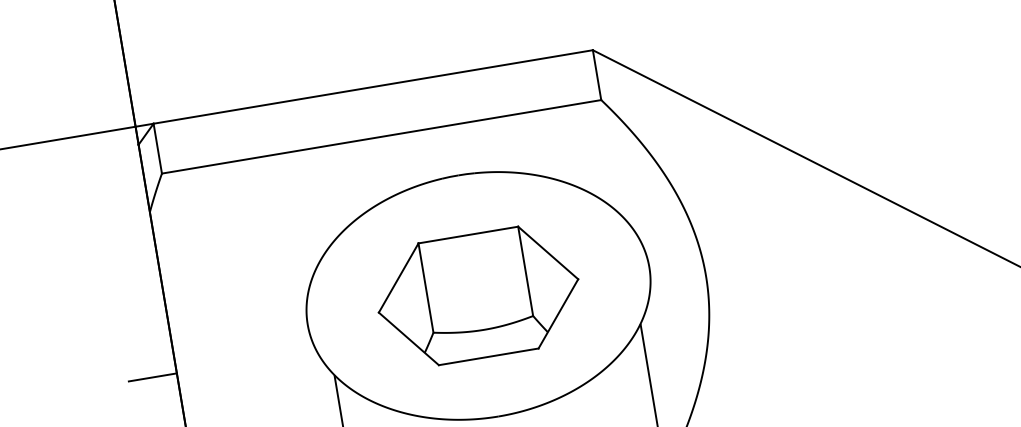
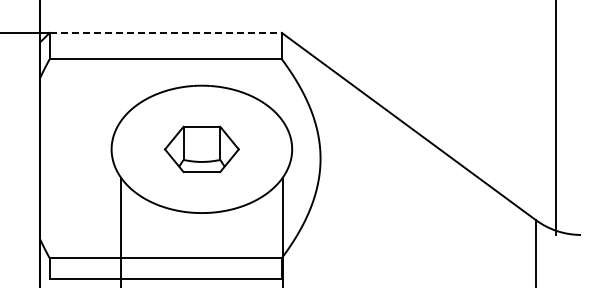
line: (374, 85) -> (166, 32), solid -> dashed
part: (477, 296) -> (201, 149), size x0.7
line: (152, 377) -> (27, 163), removed

